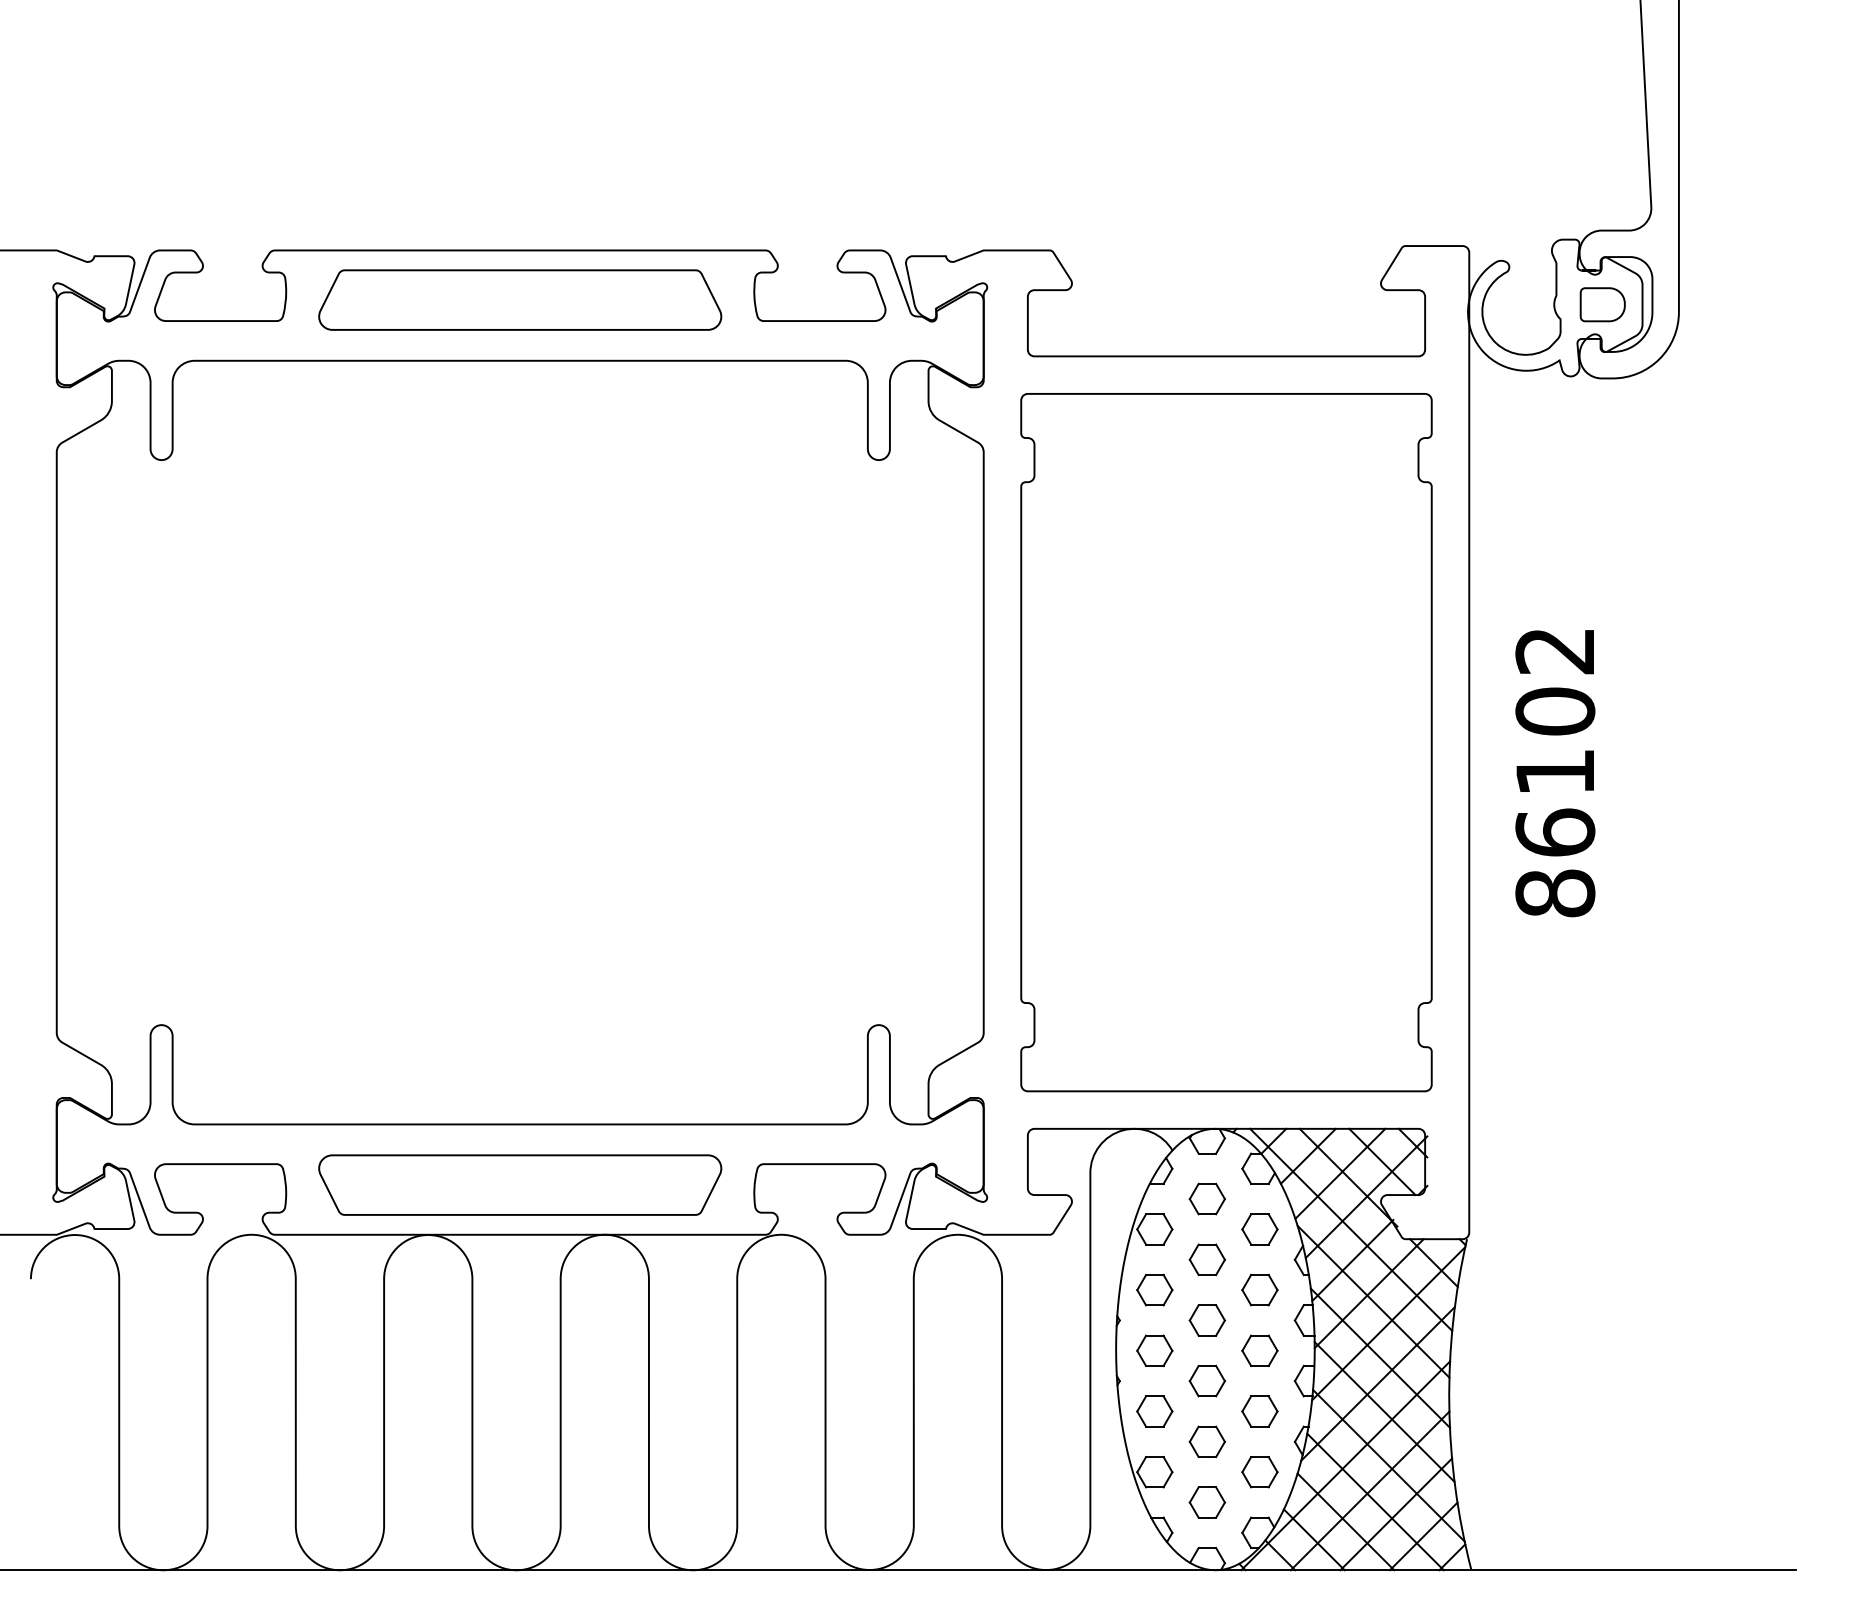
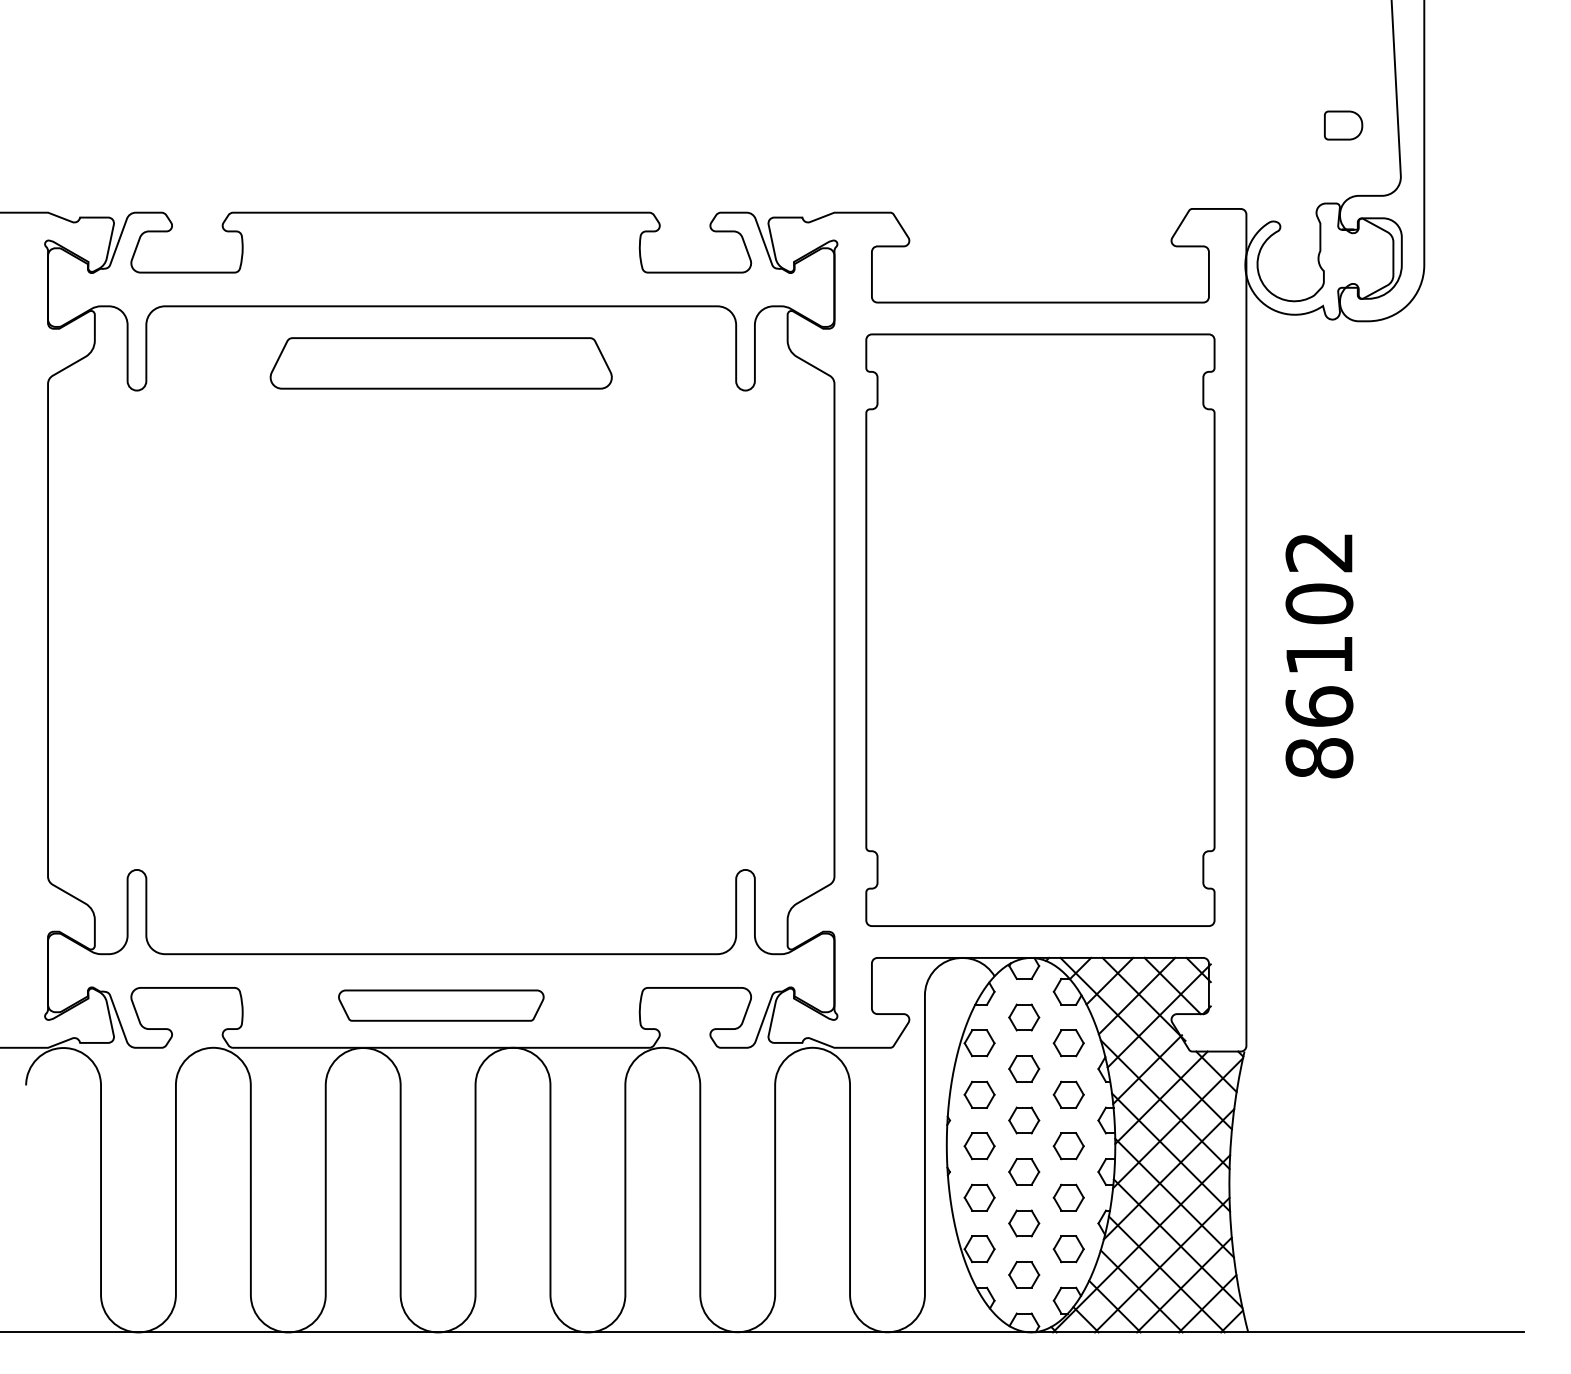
part: (520, 299) -> (441, 362), moved
part: (1602, 304) -> (1343, 125), moved
part: (520, 1184) -> (441, 1005), size x0.6

